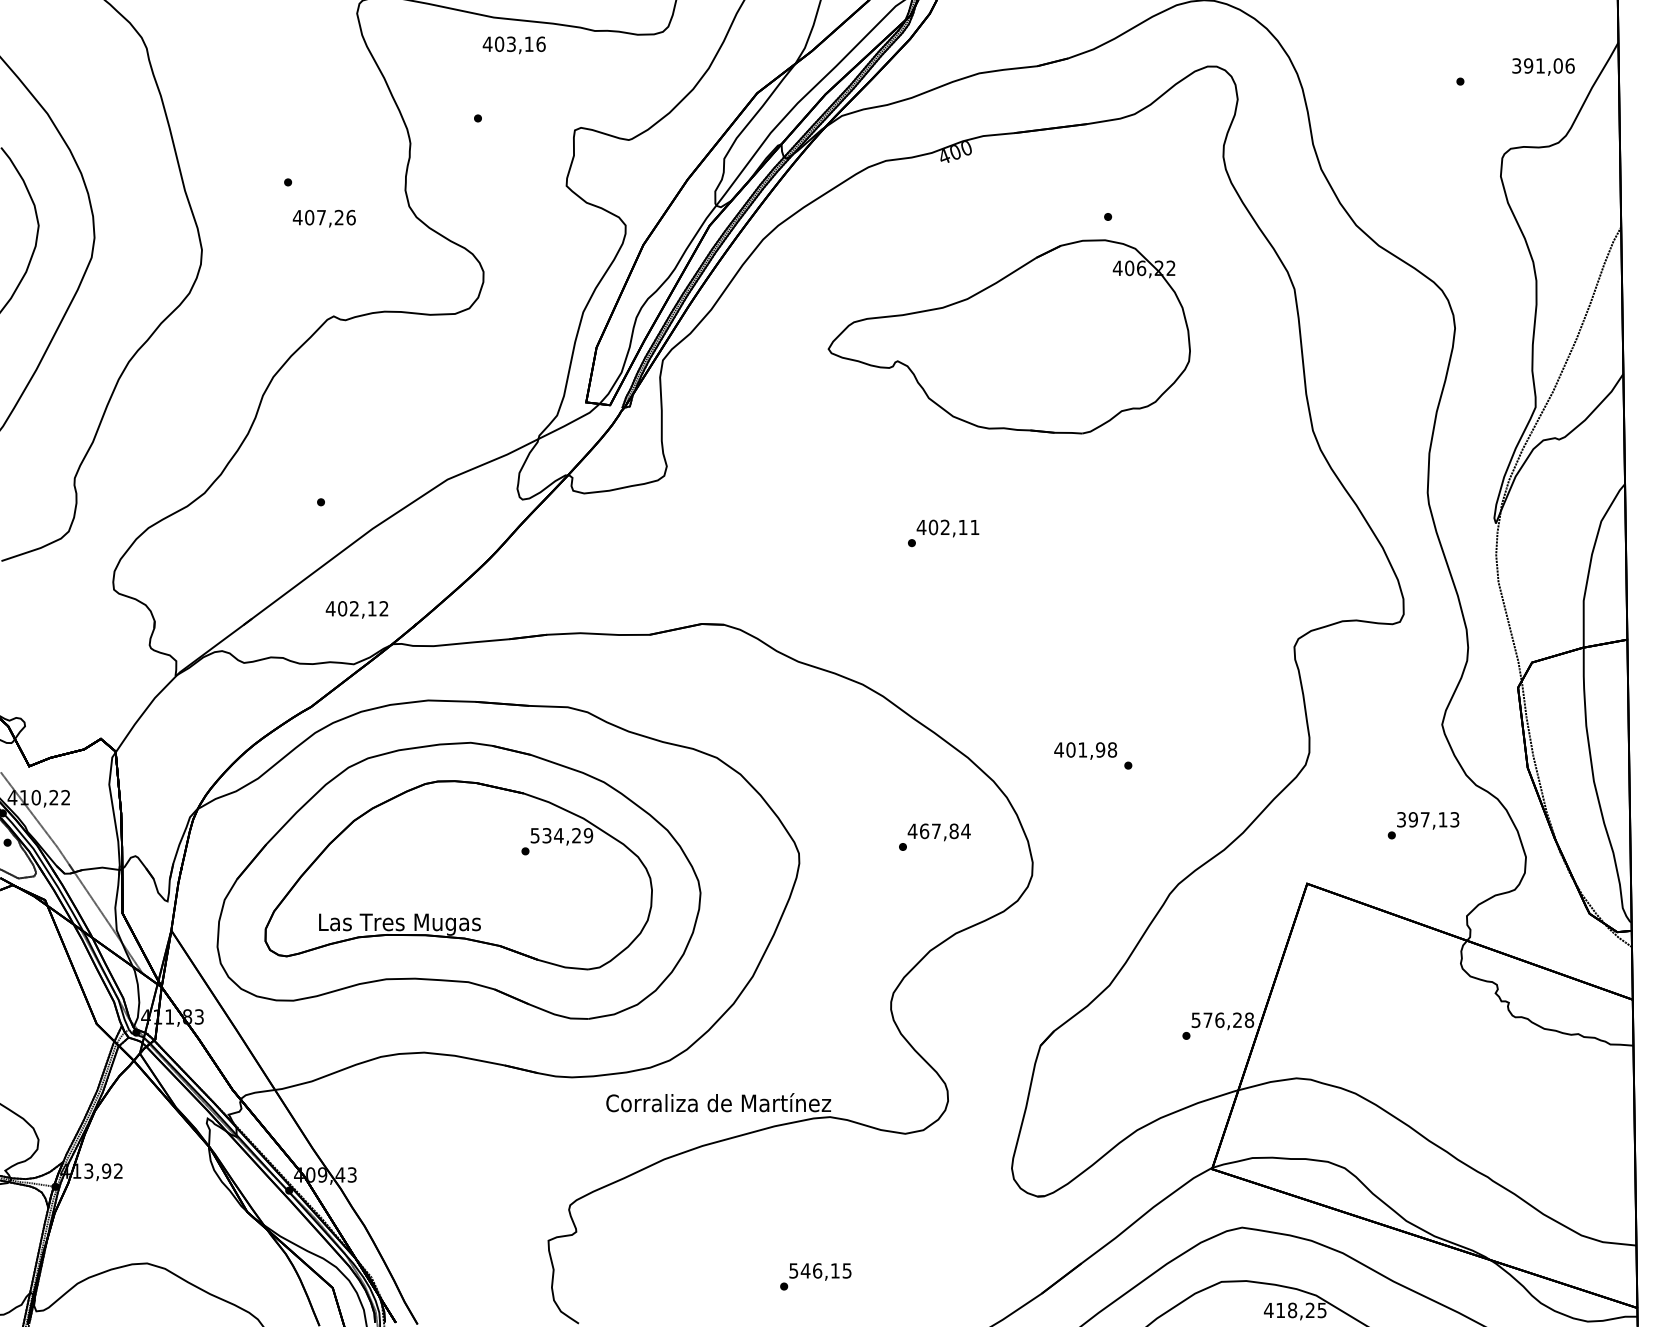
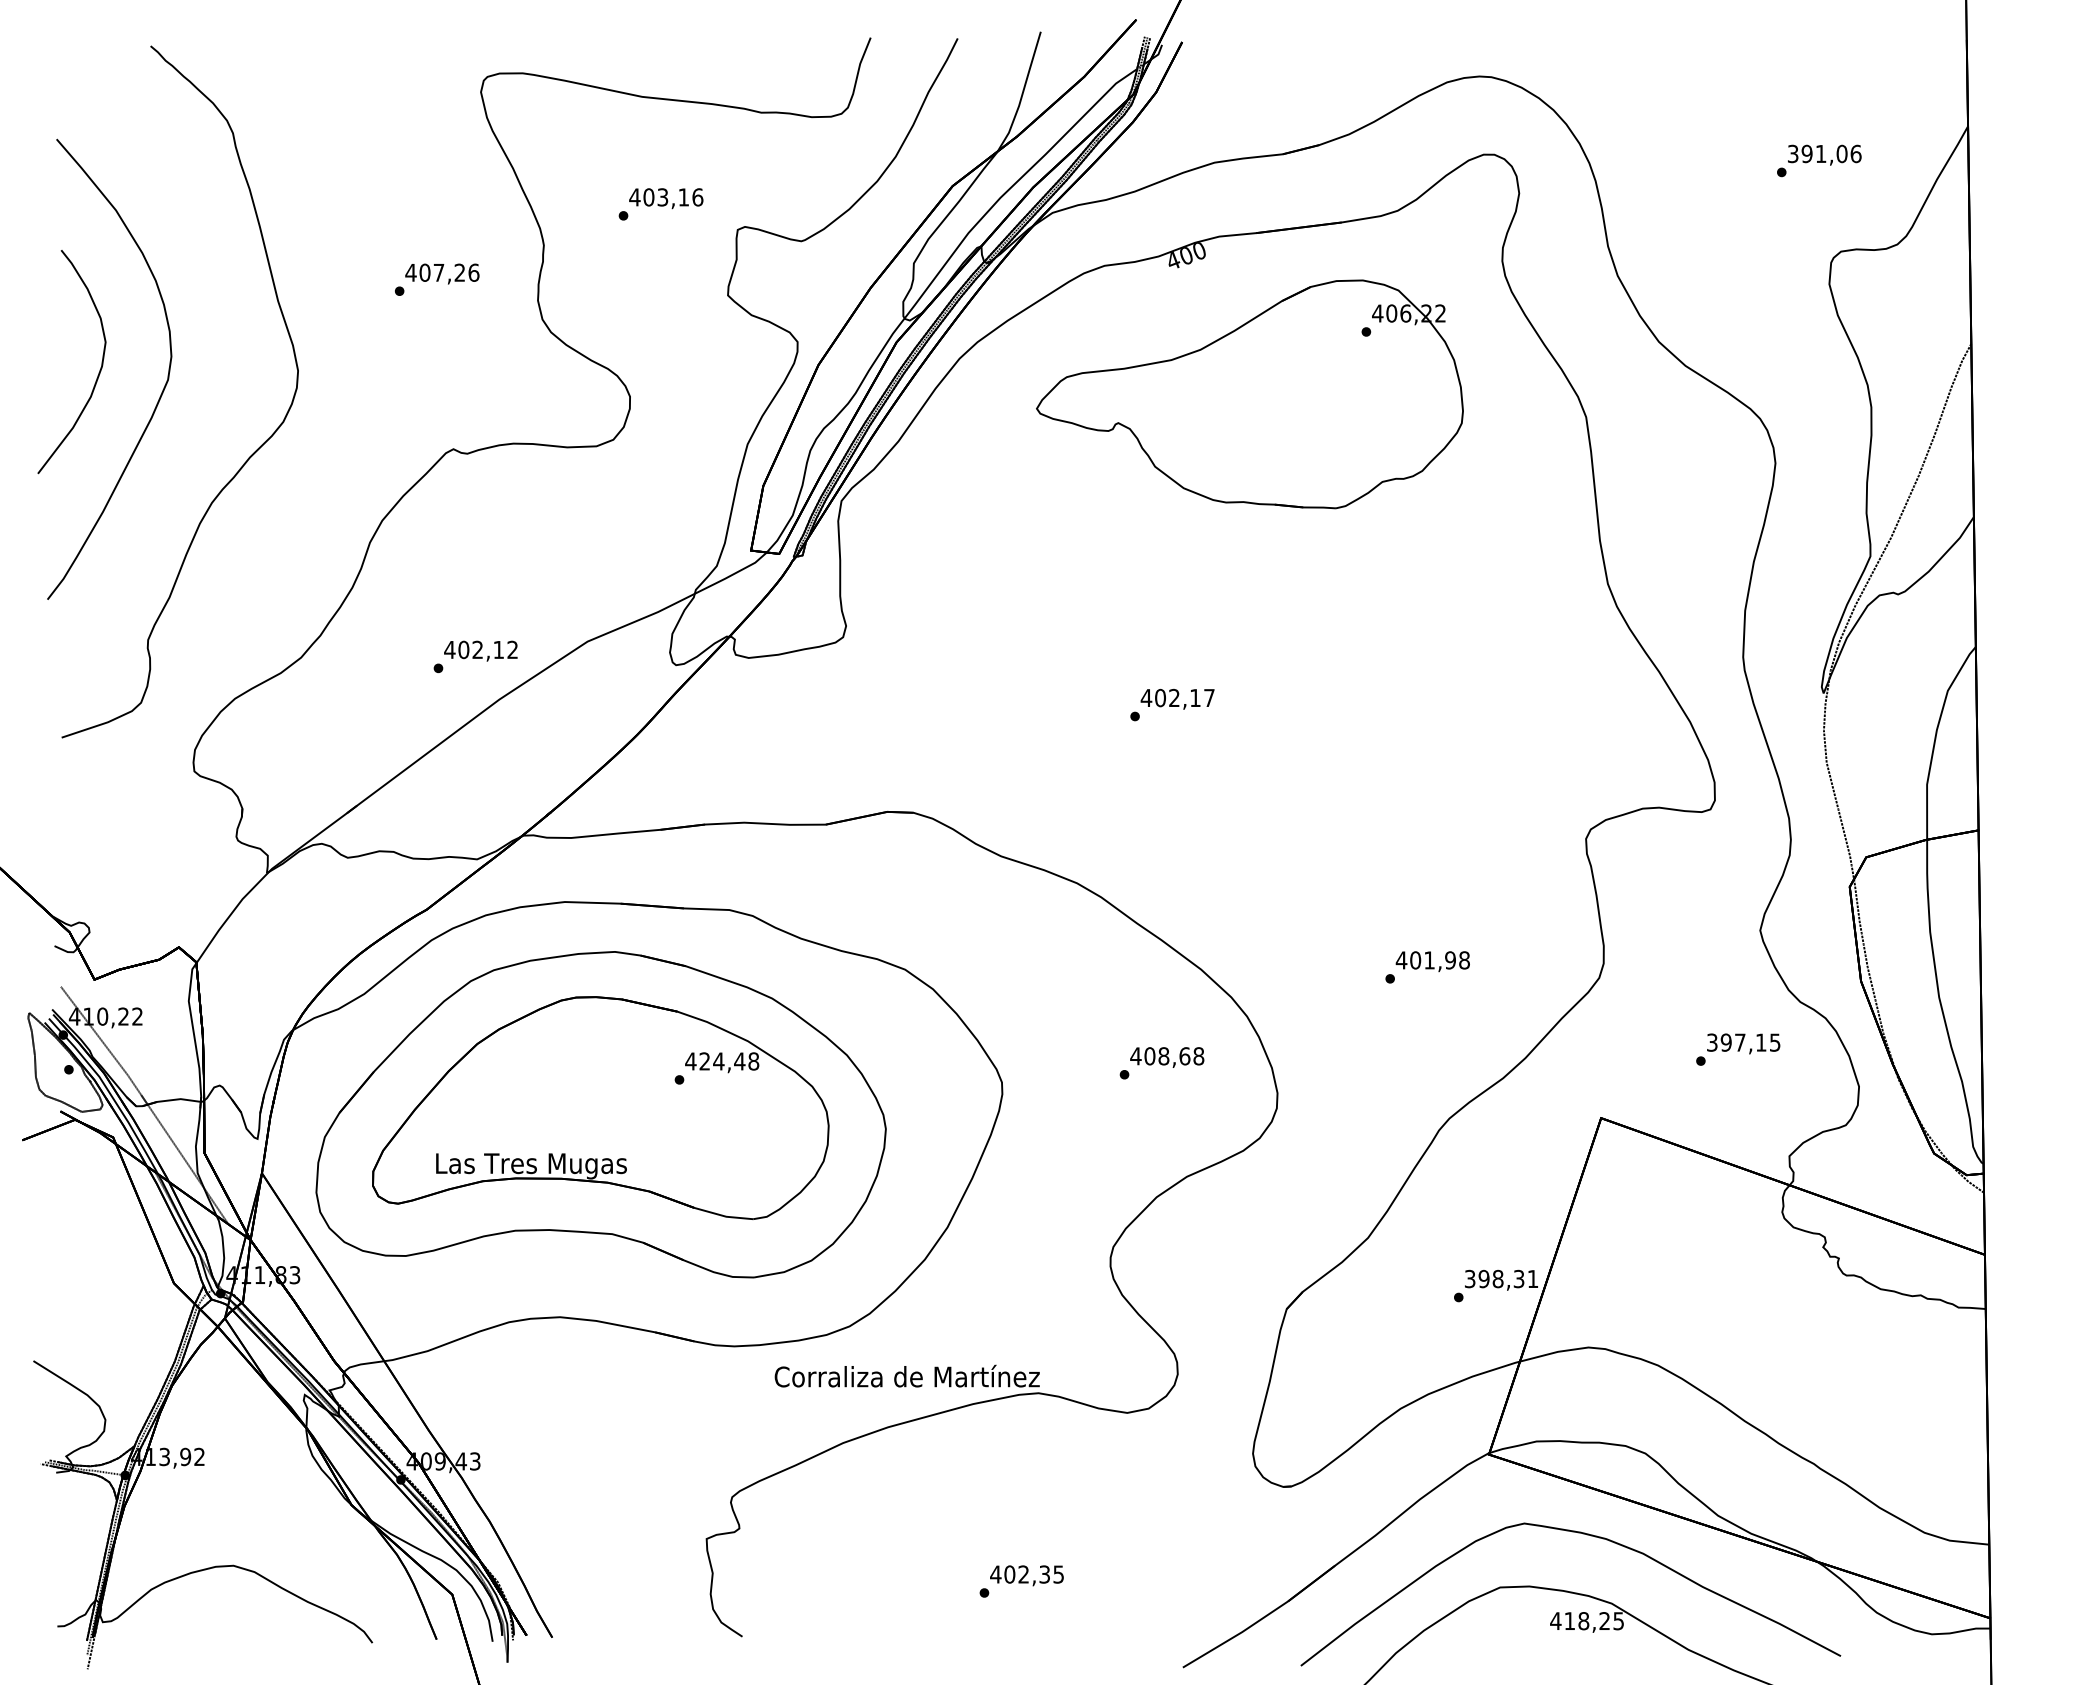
text: (514, 45) -> (666, 198), moved
text: (1543, 66) -> (1824, 154), moved
text: (324, 218) -> (442, 273), moved
part: (1008, 337) -> (1249, 394), moved
text: (975, 526) -> (1209, 697), 402,11 -> 402,17
text: (356, 609) -> (480, 650), moved
text: (1085, 750) -> (1432, 961), moved
text: (1455, 819) -> (1775, 1042), 397,13 -> 397,15
text: (945, 831) -> (1174, 1056), 467,84 -> 408,68
text: (561, 835) -> (722, 1061), 534,29 -> 424,48
text: (1222, 1019) -> (1501, 1278), 576,28 -> 398,31
text: (813, 1270) -> (1019, 1574), 546,15 -> 402,35

